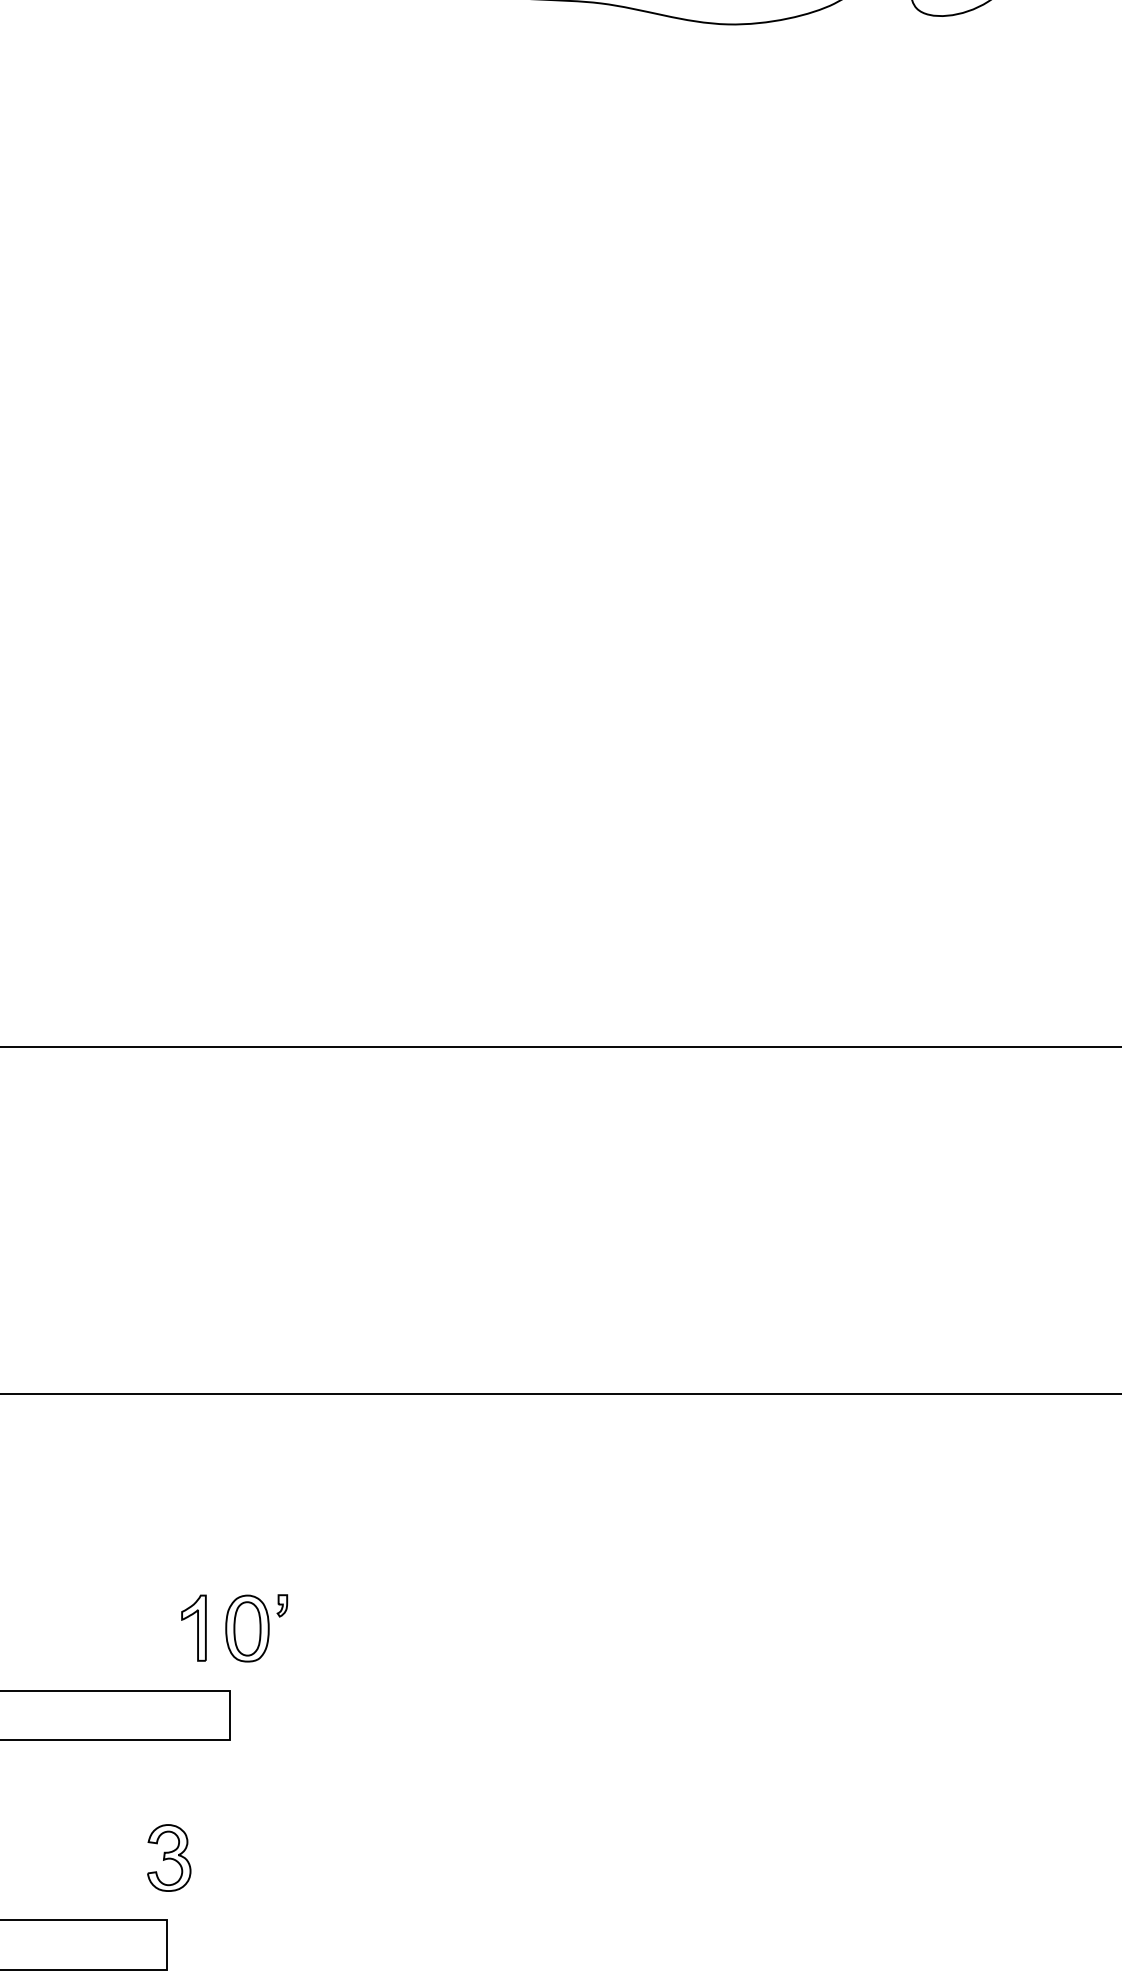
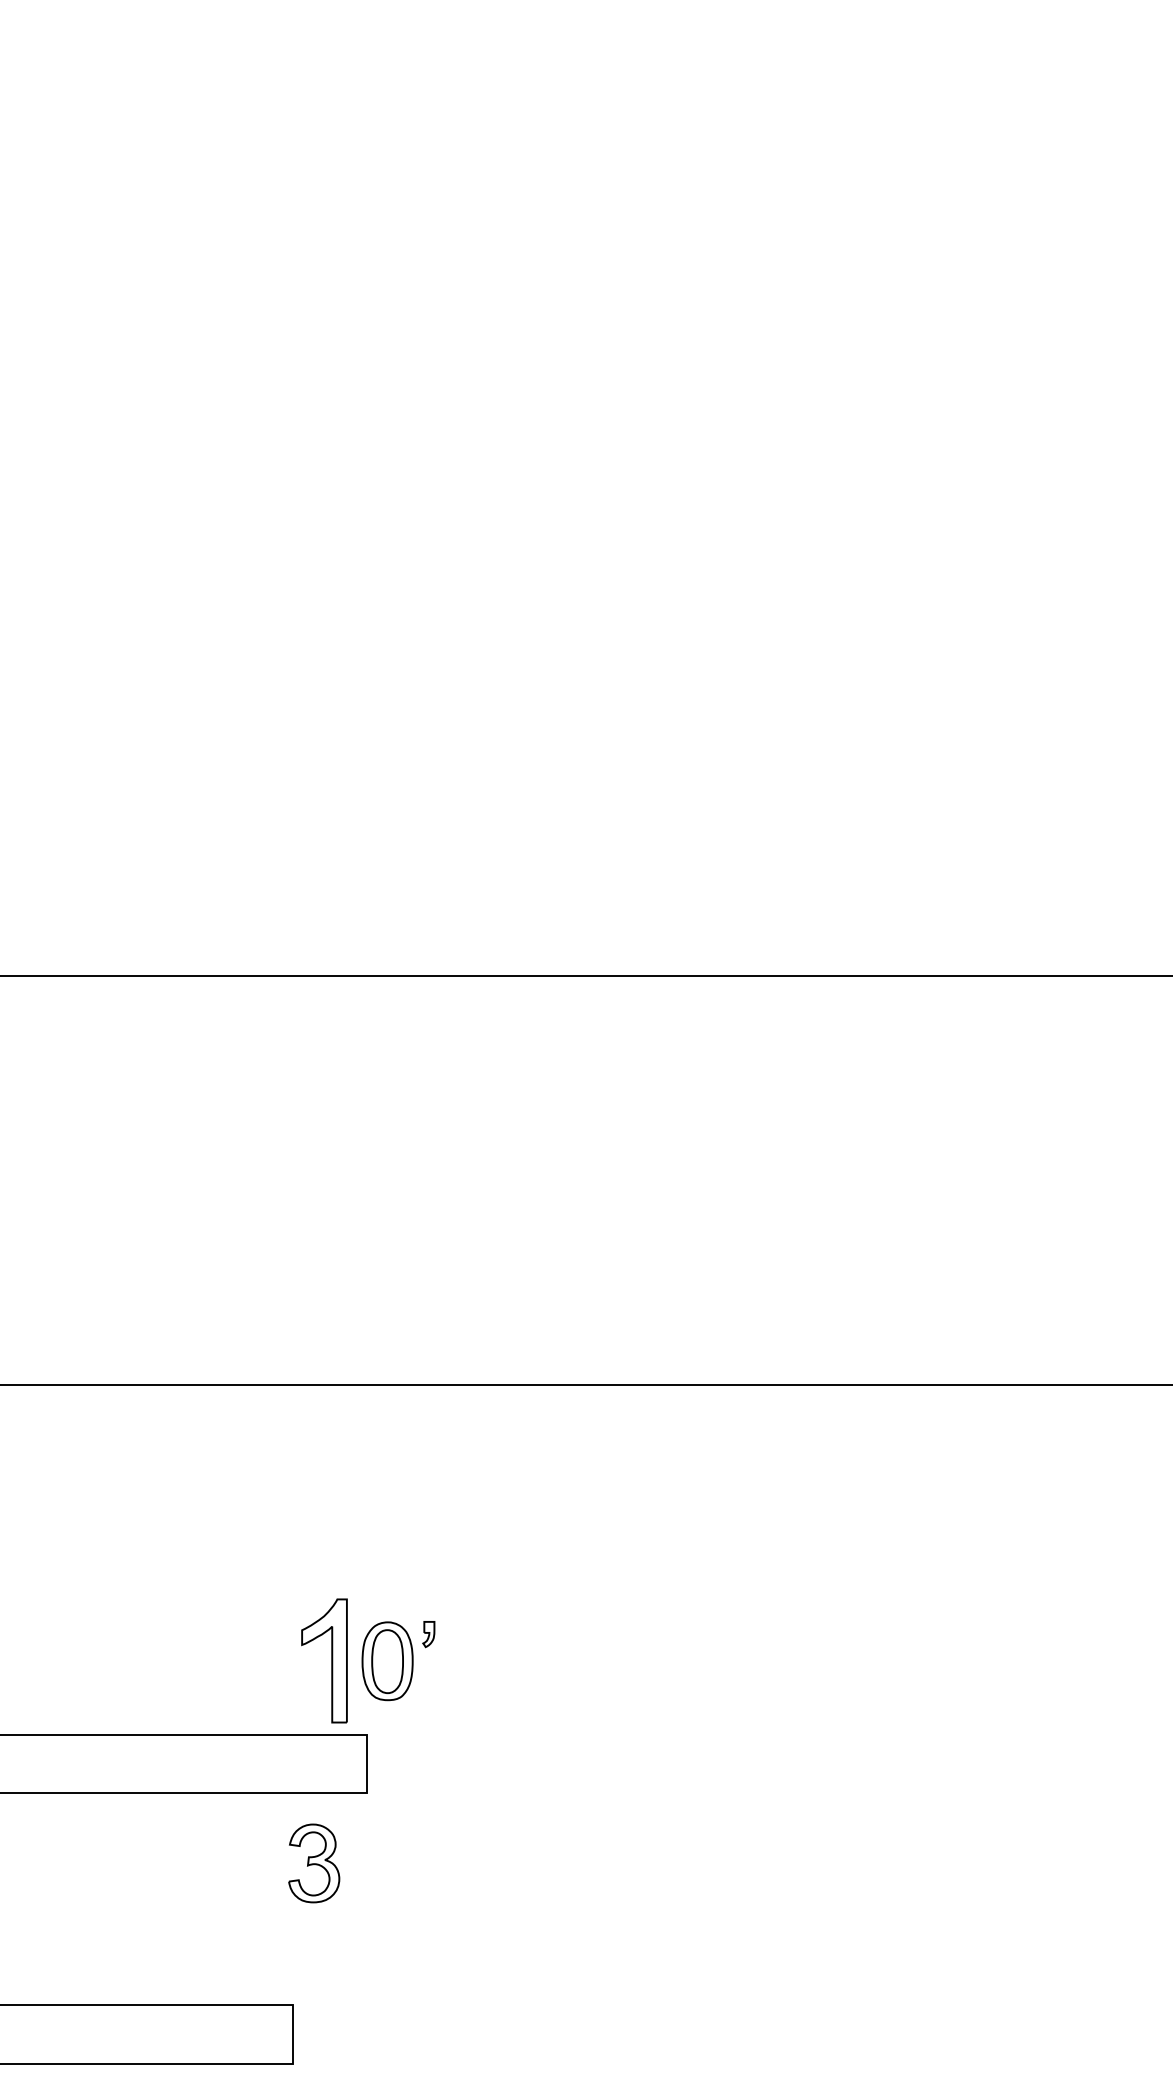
part: (193, 1627) -> (323, 1659), size x1.6
part: (169, 1857) -> (314, 1862), moved

